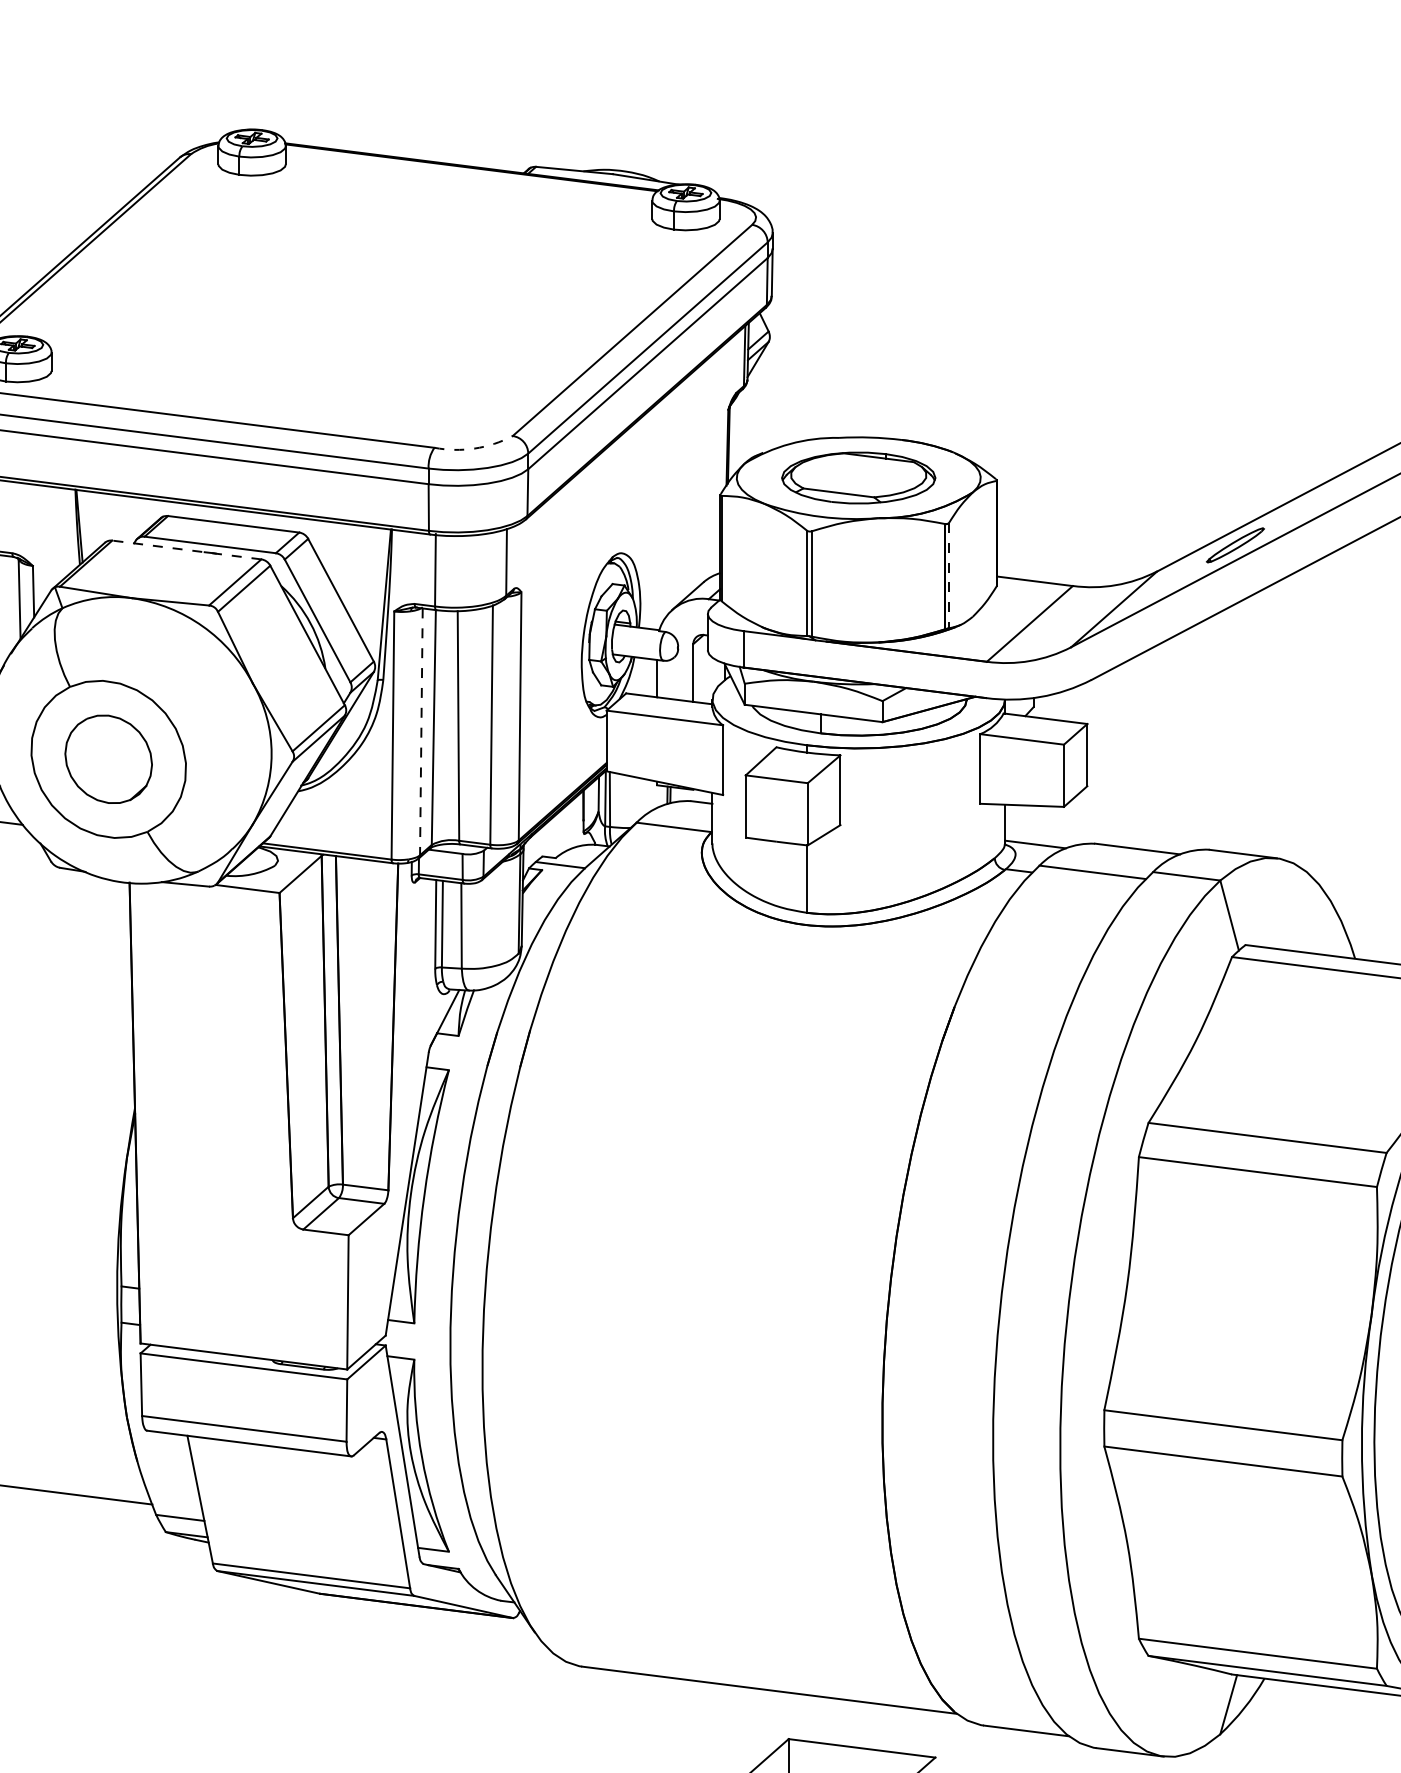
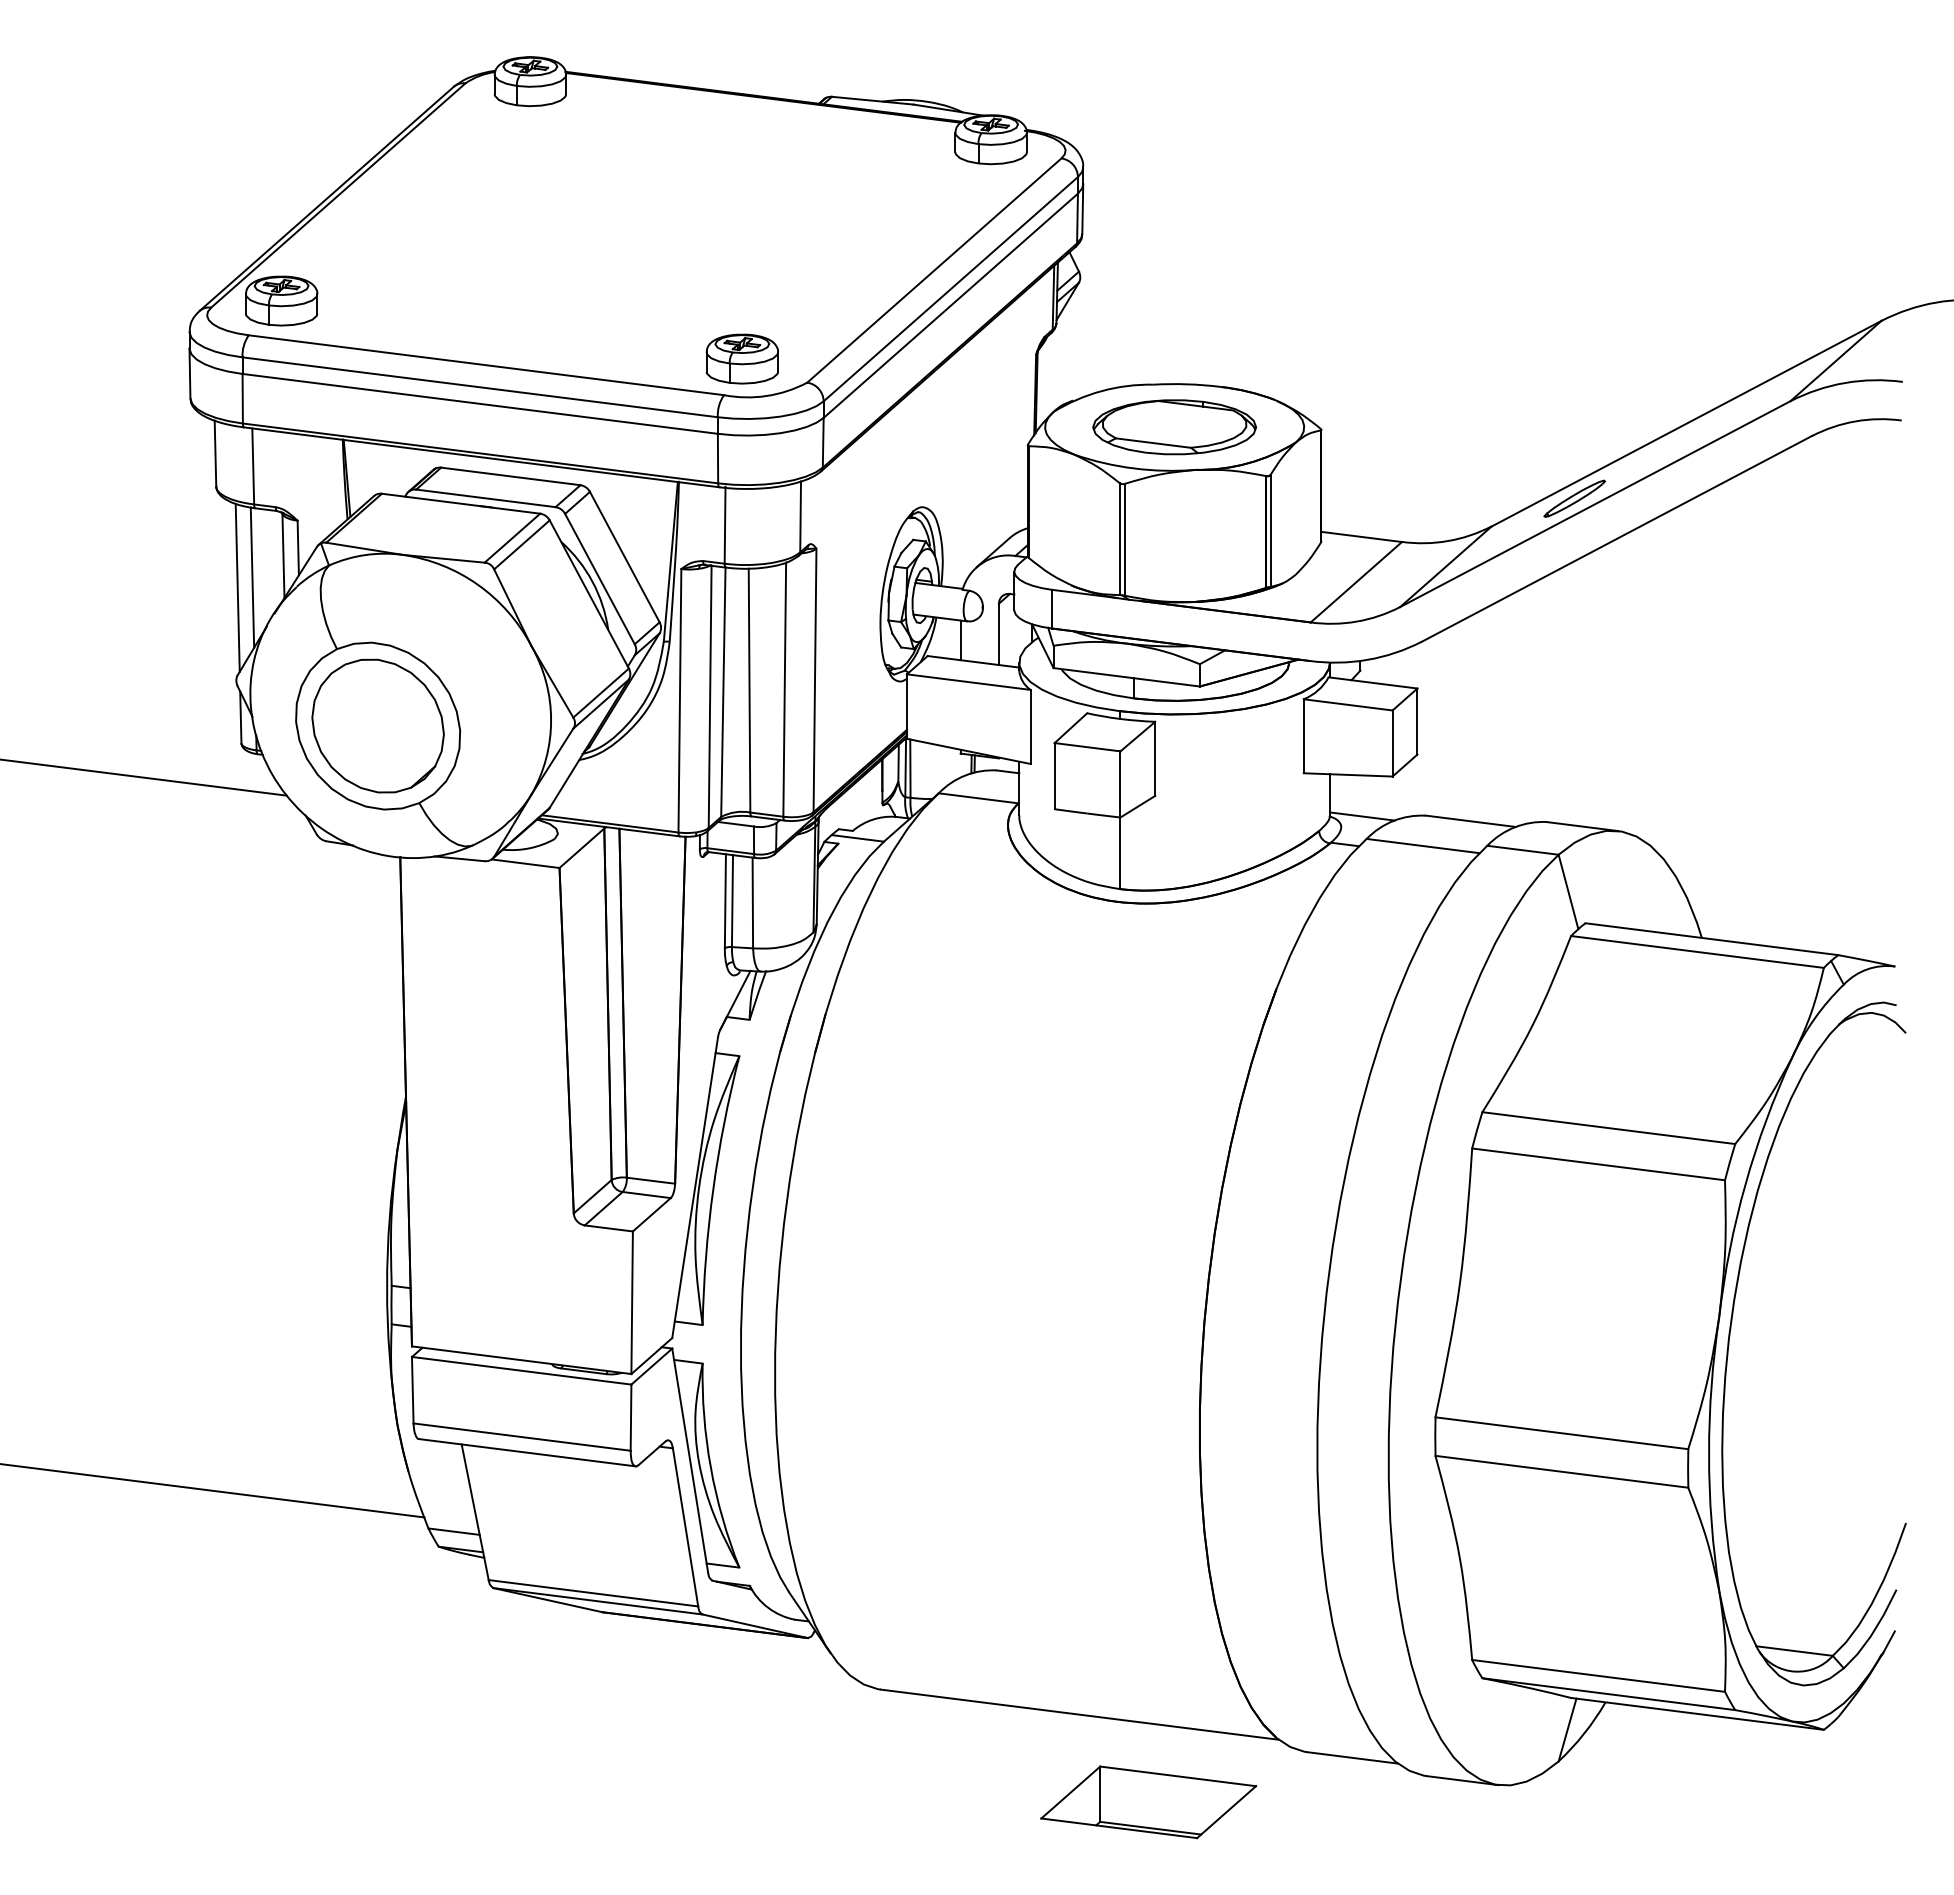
part: (450, 413) -> (741, 358), added
arc: (474, 449) -> (766, 396), dashed -> solid
line: (187, 549) -> (461, 503), dashed -> solid
line: (949, 575) -> (1270, 530), dashed -> solid
line: (421, 732) -> (710, 697), dashed -> solid
part: (108, 758) -> (377, 725), size x1.43

